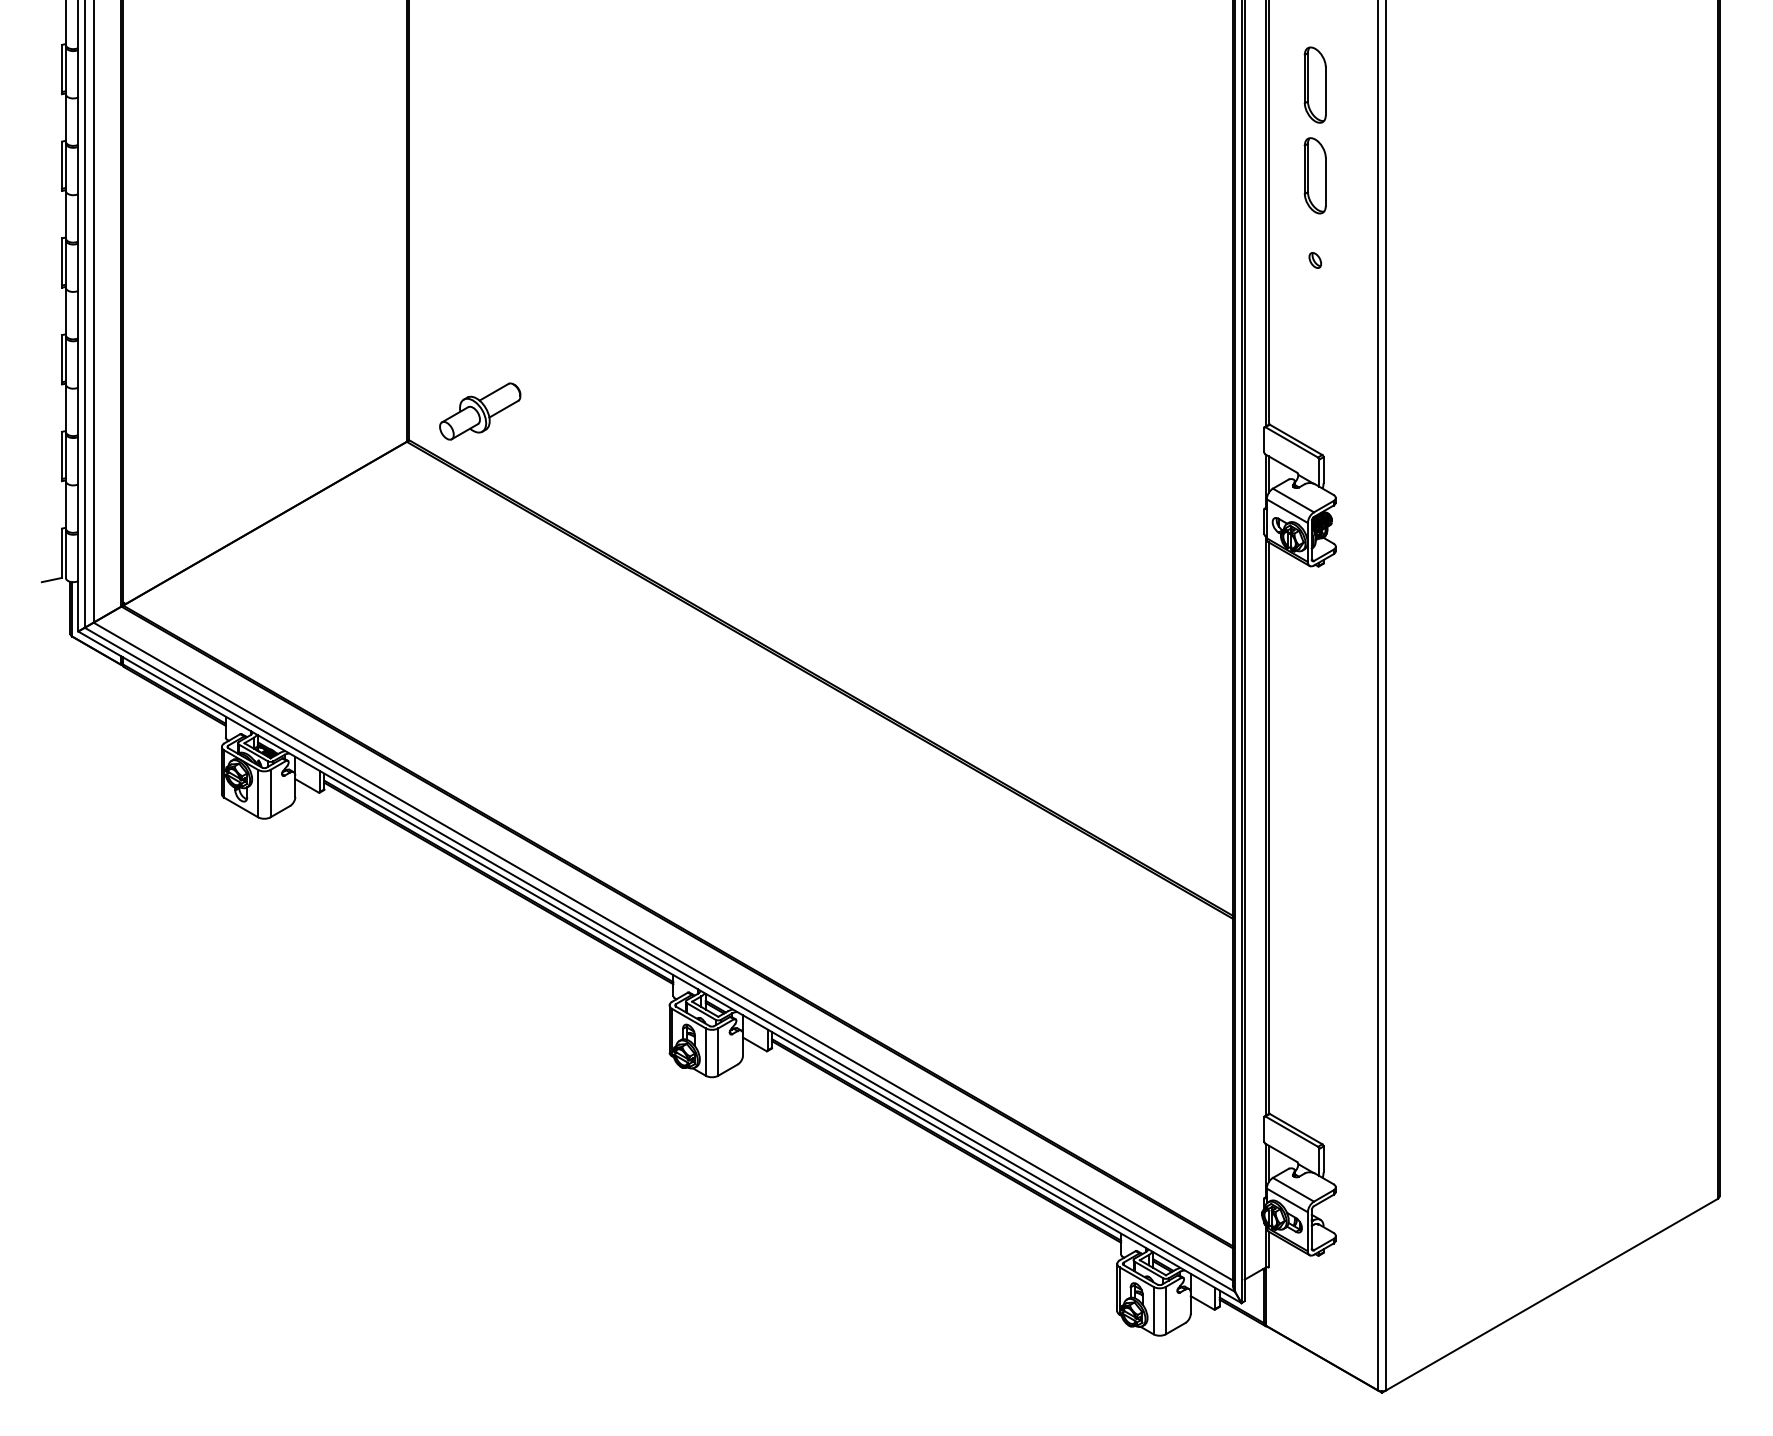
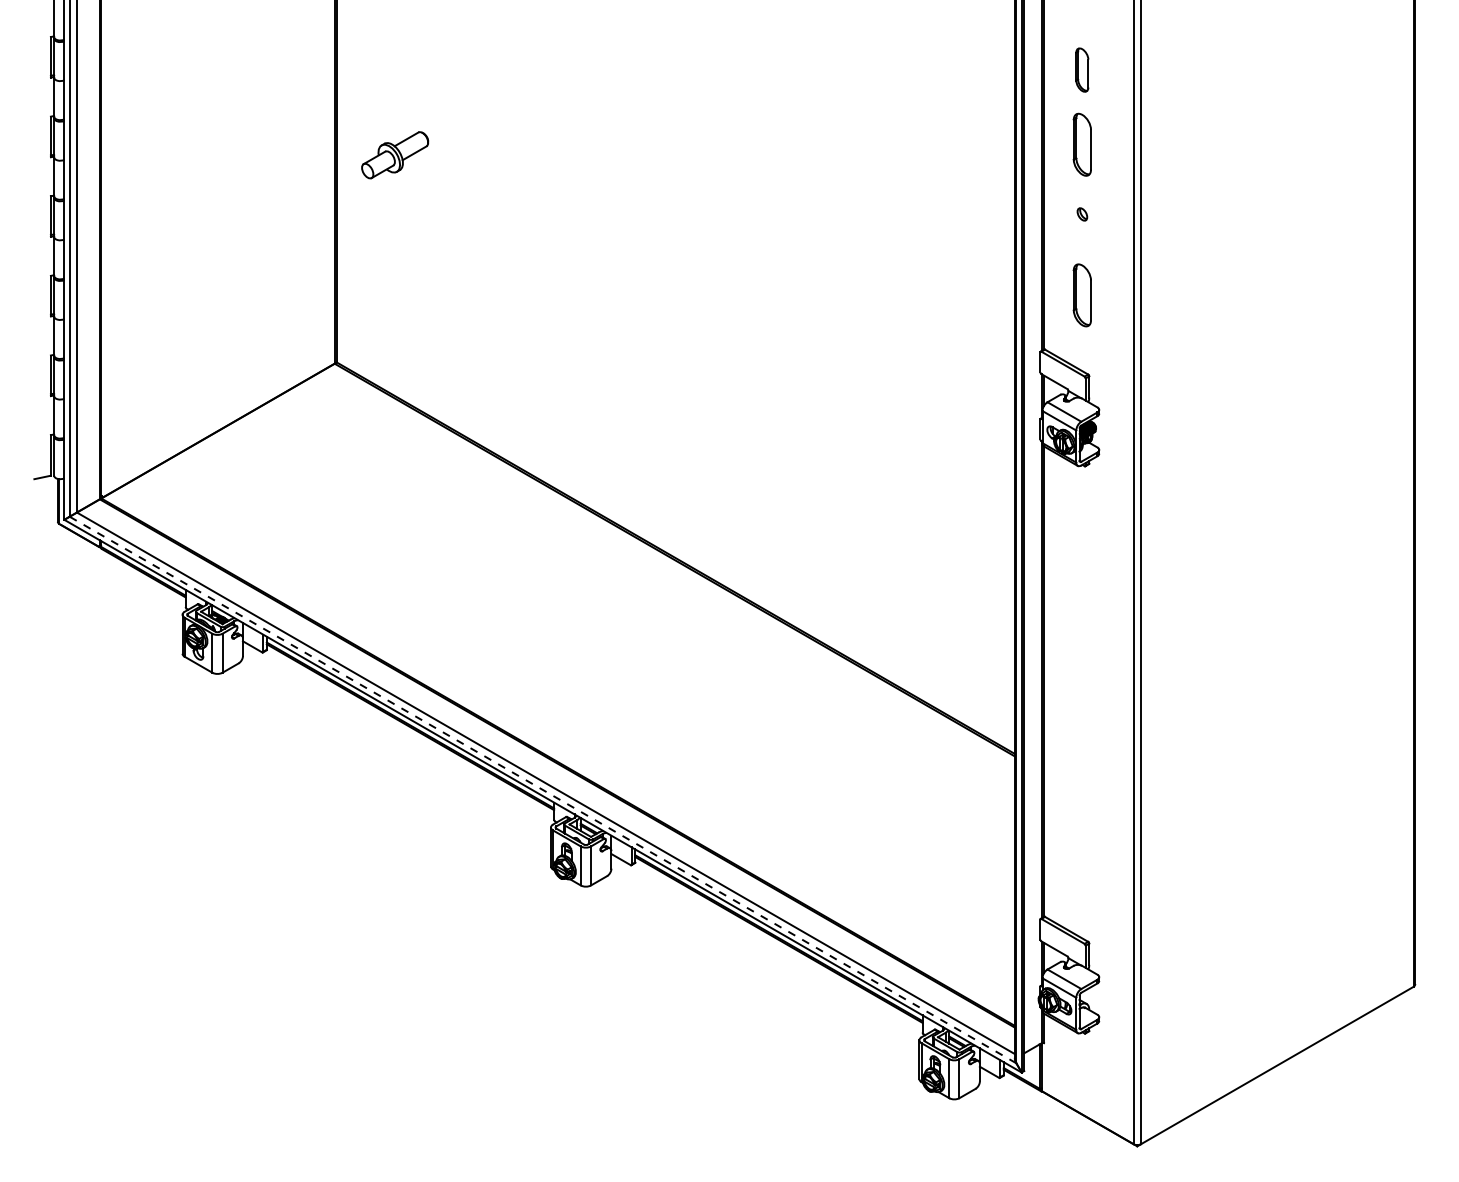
part: (1314, 84) -> (1081, 69), size x0.7
part: (1314, 358) -> (1081, 295), added
part: (480, 411) -> (395, 155), moved
line: (659, 959) -> (542, 789), solid -> dashed

